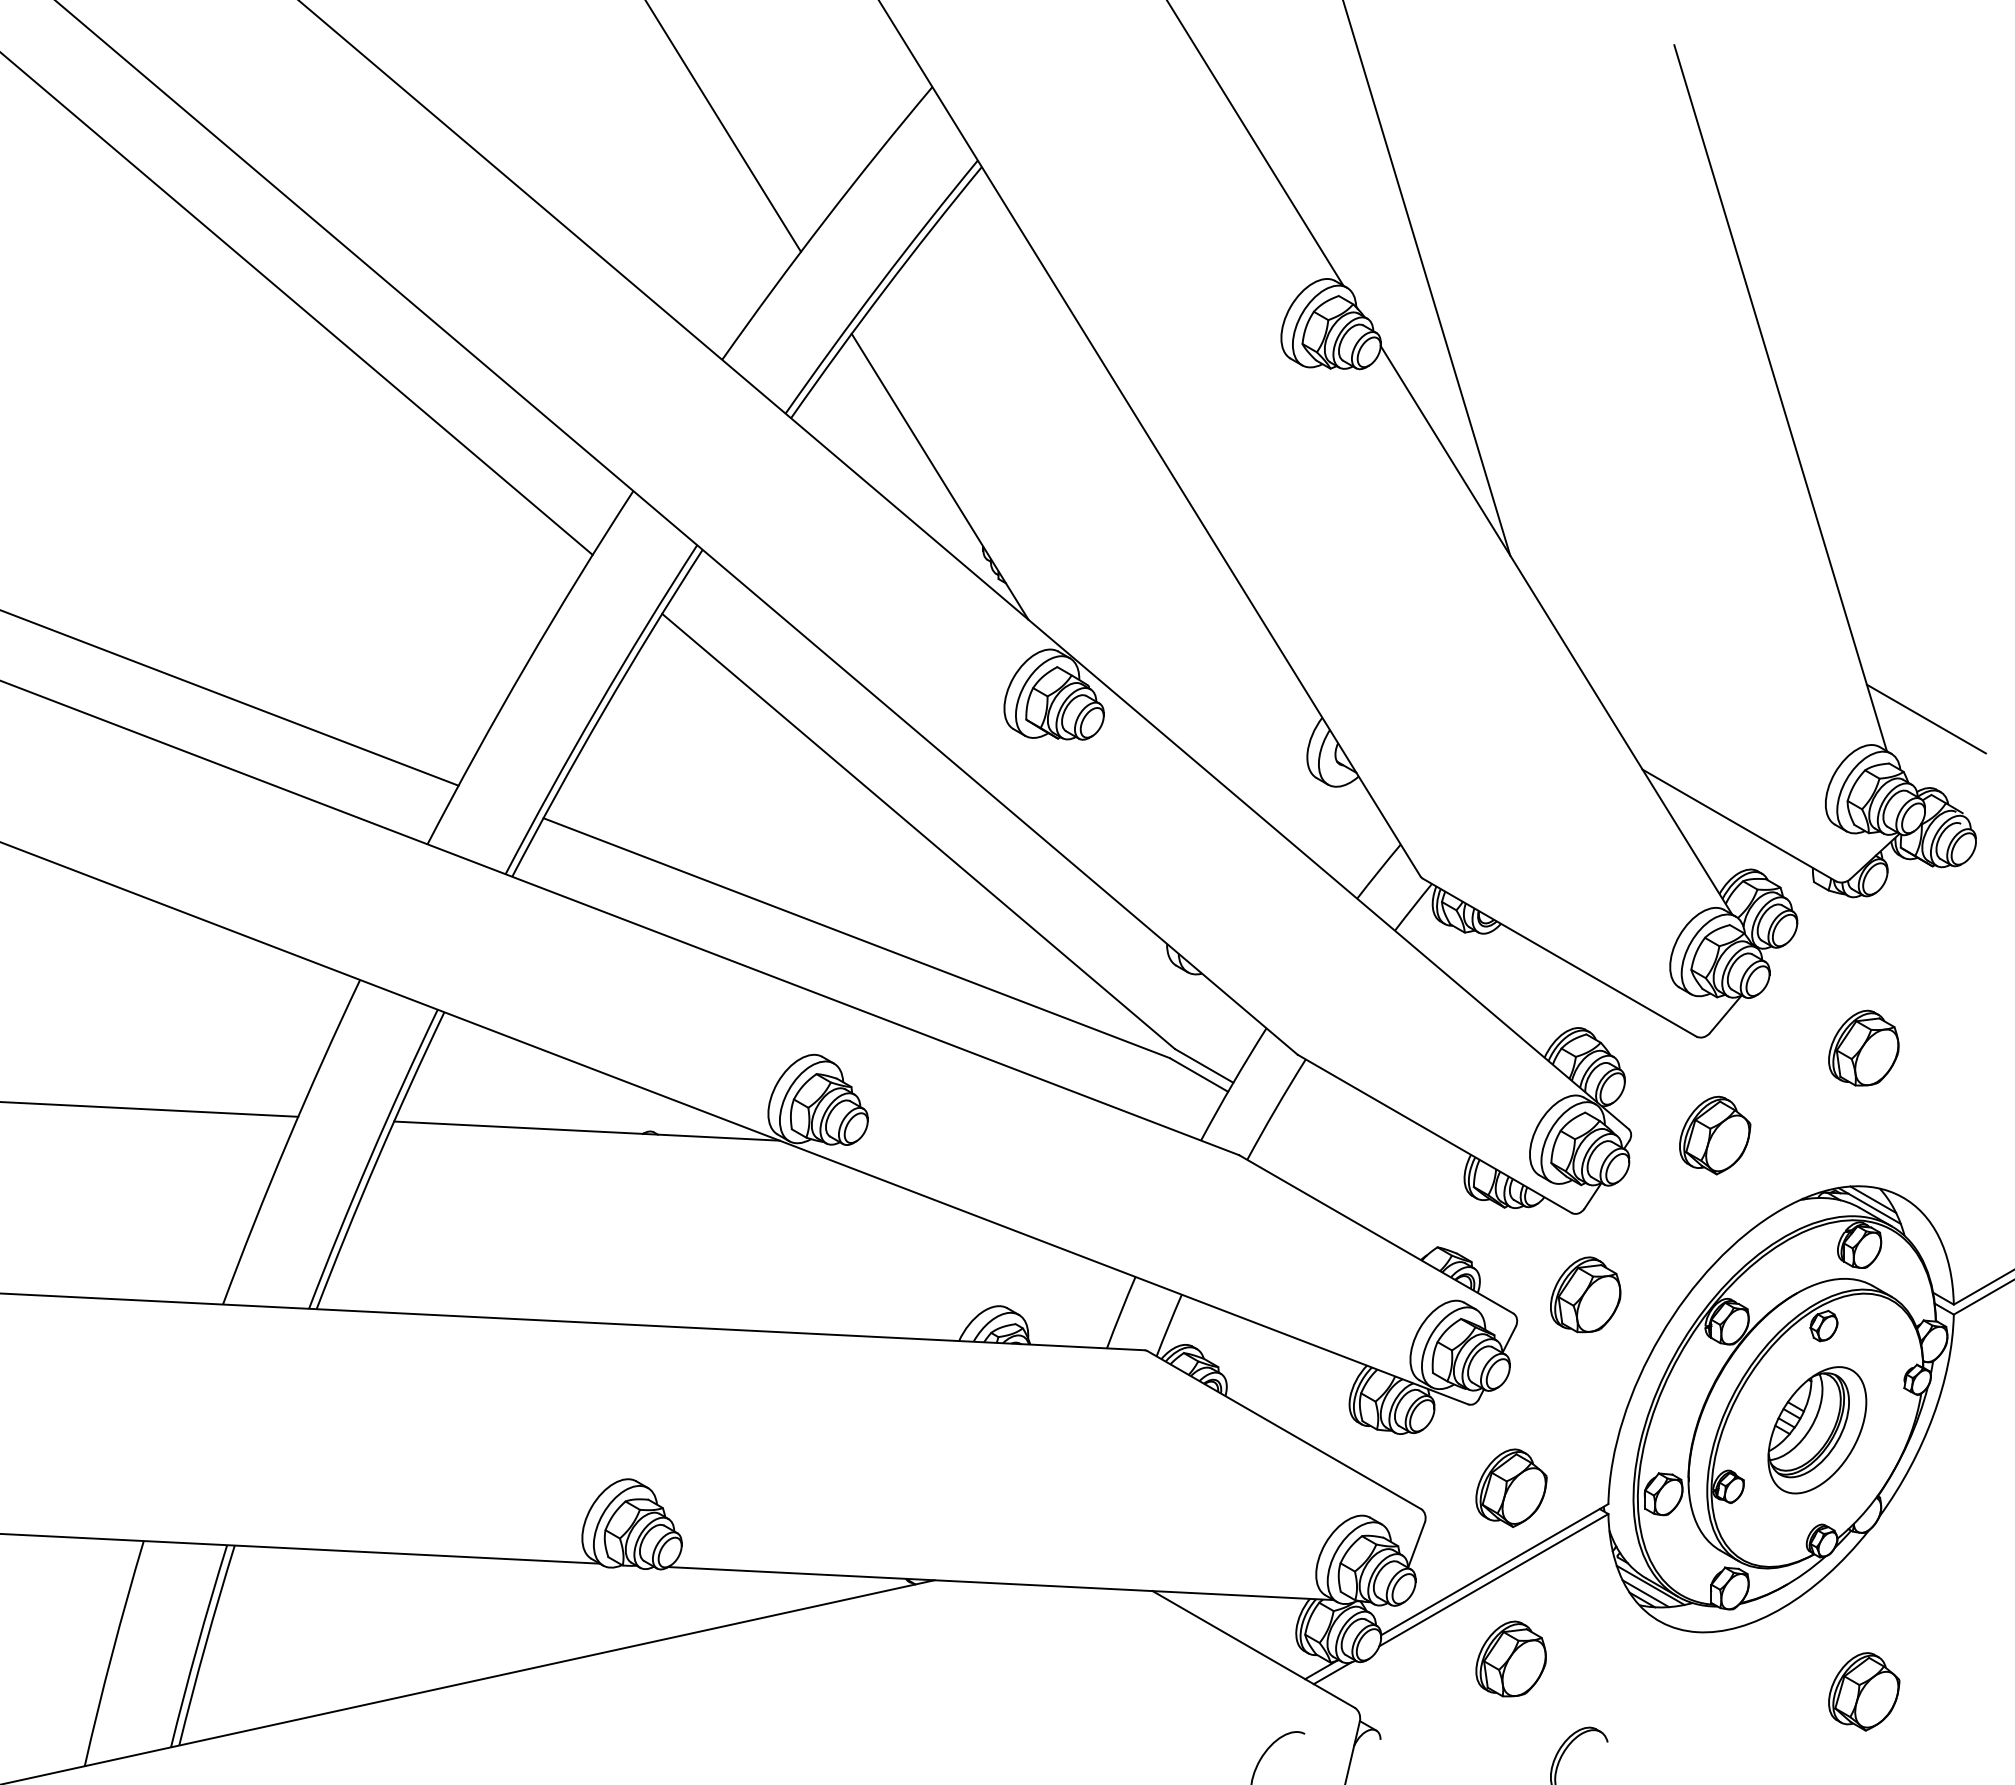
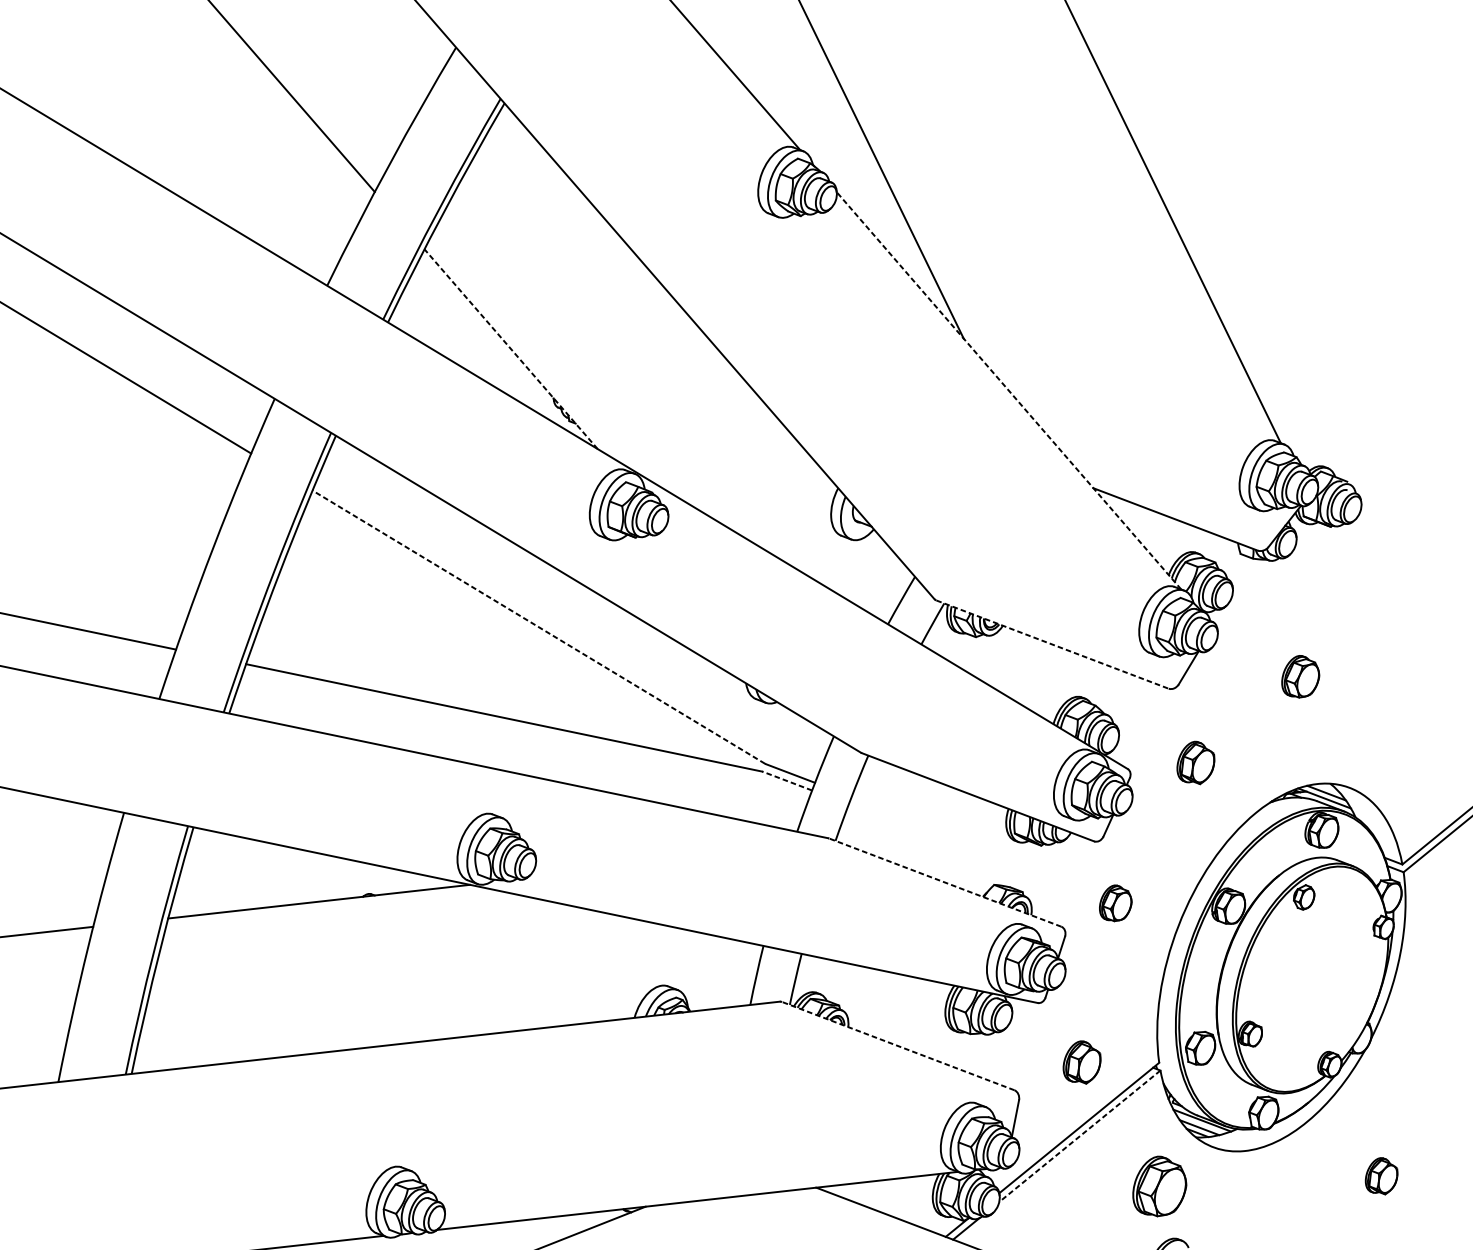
line: (939, 476) -> (510, 349), solid -> dashed
line: (1556, 629) -> (1008, 390), solid -> dashed
line: (1925, 718) -> (1306, 412), removed
line: (918, 831) -> (538, 627), solid -> dashed
line: (1559, 957) -> (1052, 644), solid -> dashed
part: (1863, 1047) -> (1299, 676), size x0.7
line: (1198, 1074) -> (786, 780), solid -> dashed
part: (1715, 1135) -> (1196, 763), size x0.7
line: (1376, 1234) -> (945, 882), solid -> dashed
part: (1585, 1294) -> (1115, 902), size x0.6
line: (1284, 1430) -> (898, 1046), solid -> dashed
part: (1817, 1430) -> (1312, 979), removed
part: (1511, 1488) -> (1082, 1062), size x0.7
line: (1493, 1580) -> (1079, 1136), solid -> dashed
part: (1510, 1658) -> (1158, 1185), moved
part: (1864, 1691) -> (1381, 1176), size x0.6

